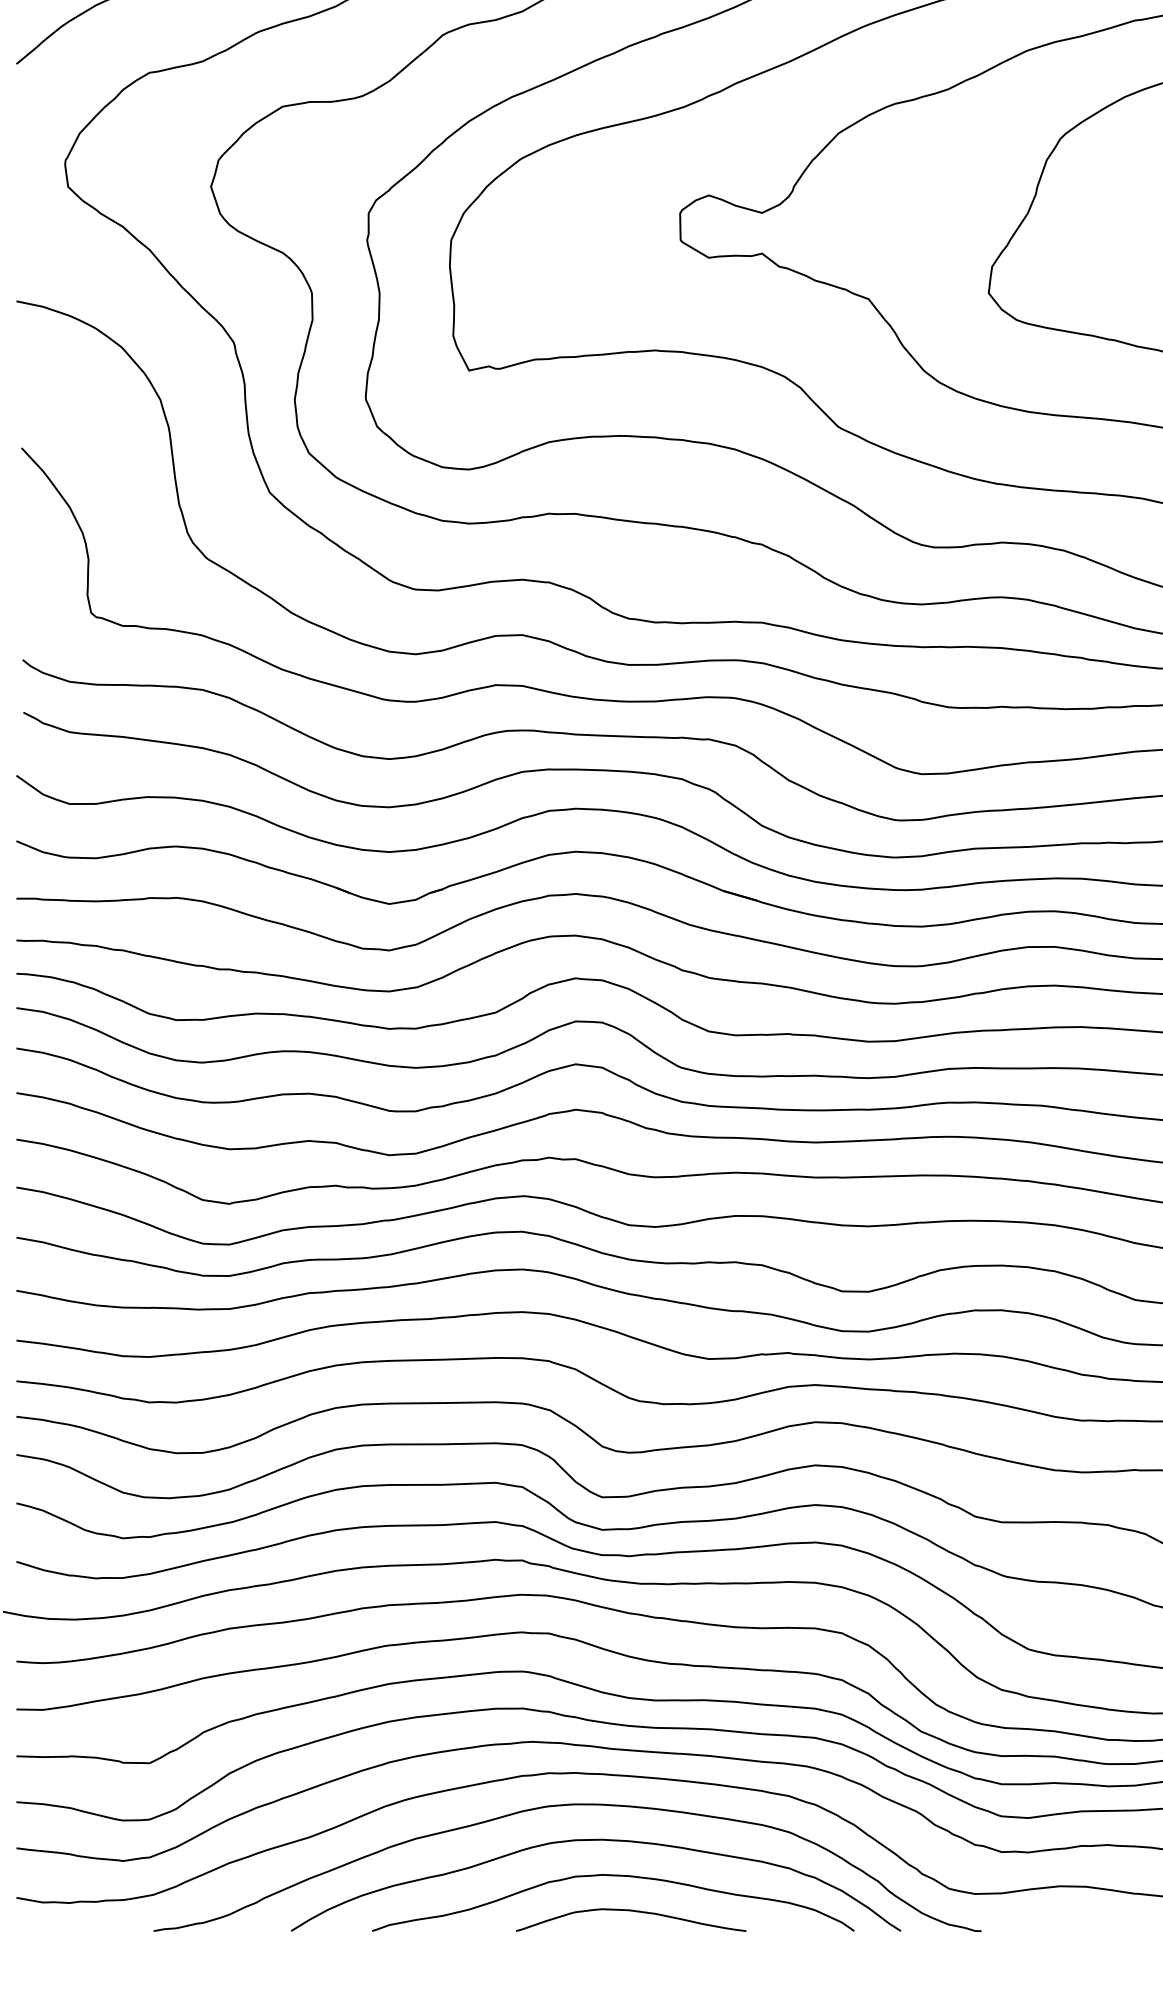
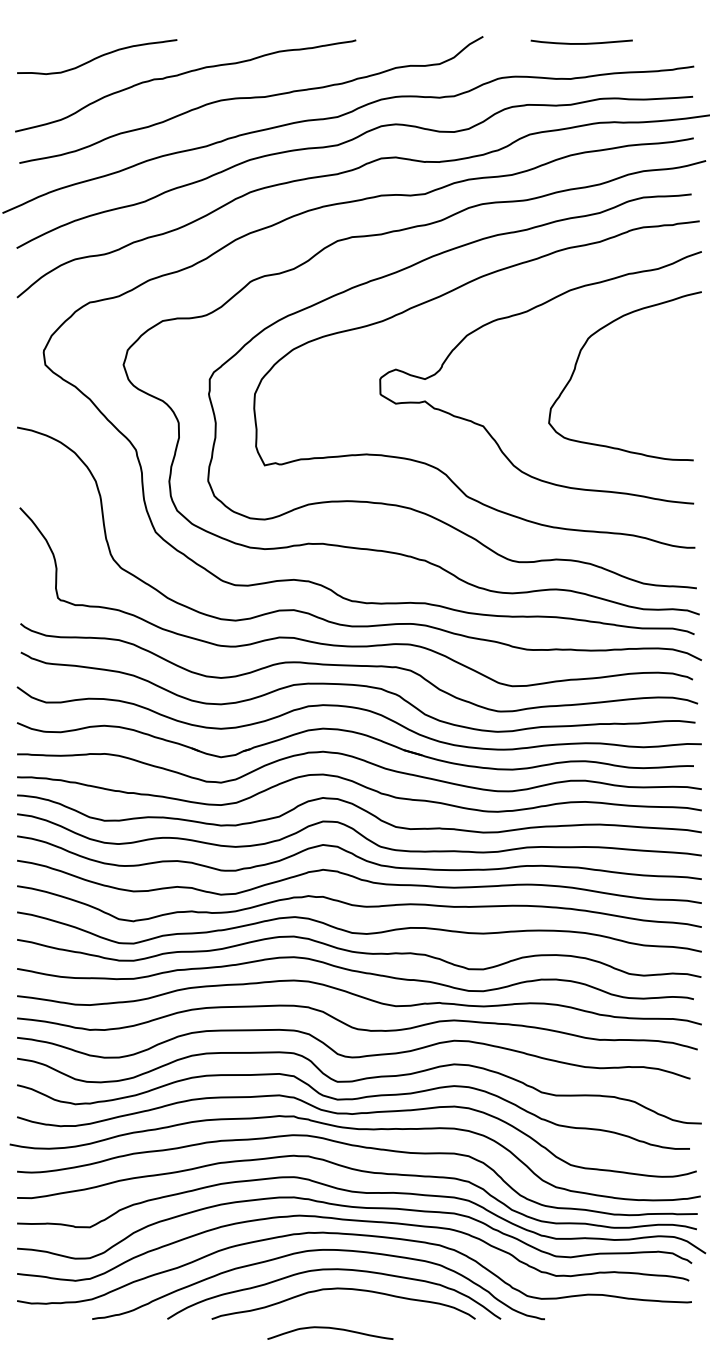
curve: (634, 1913) -> (332, 1329), moved

